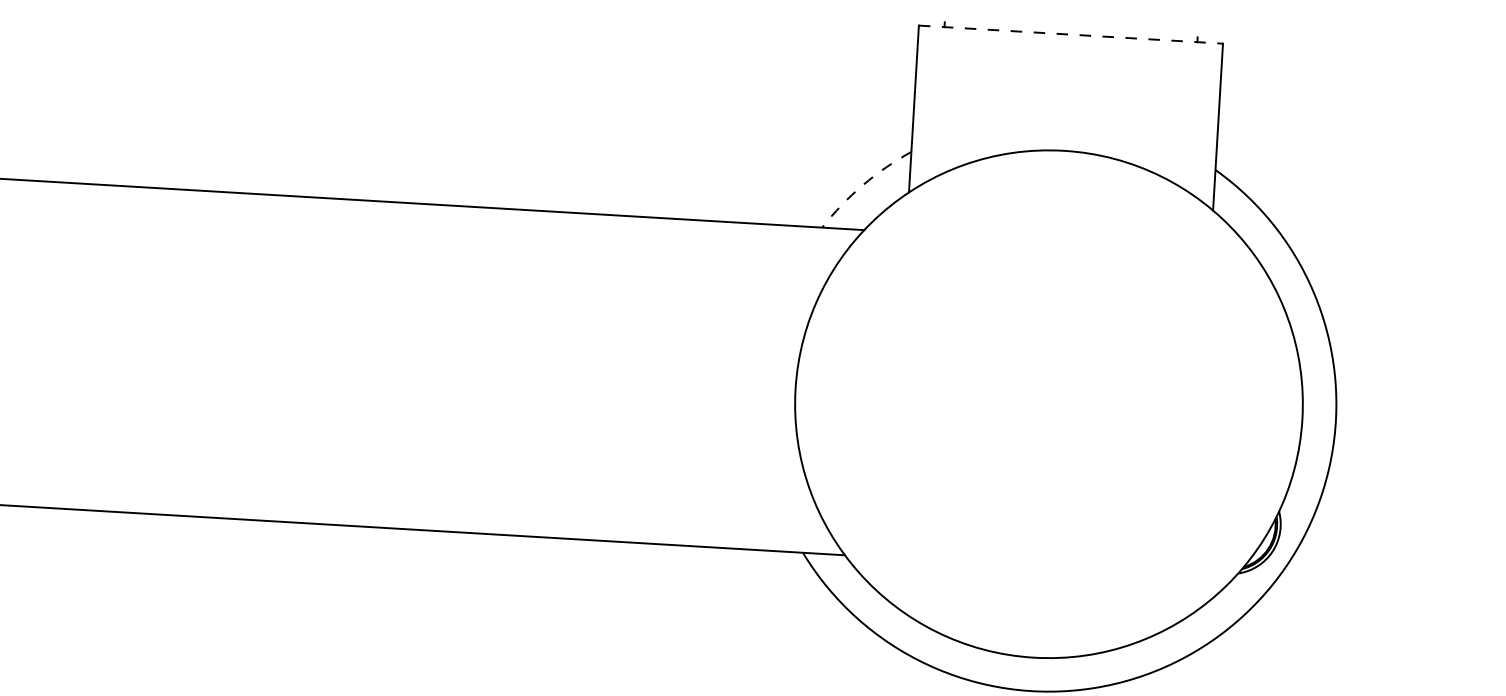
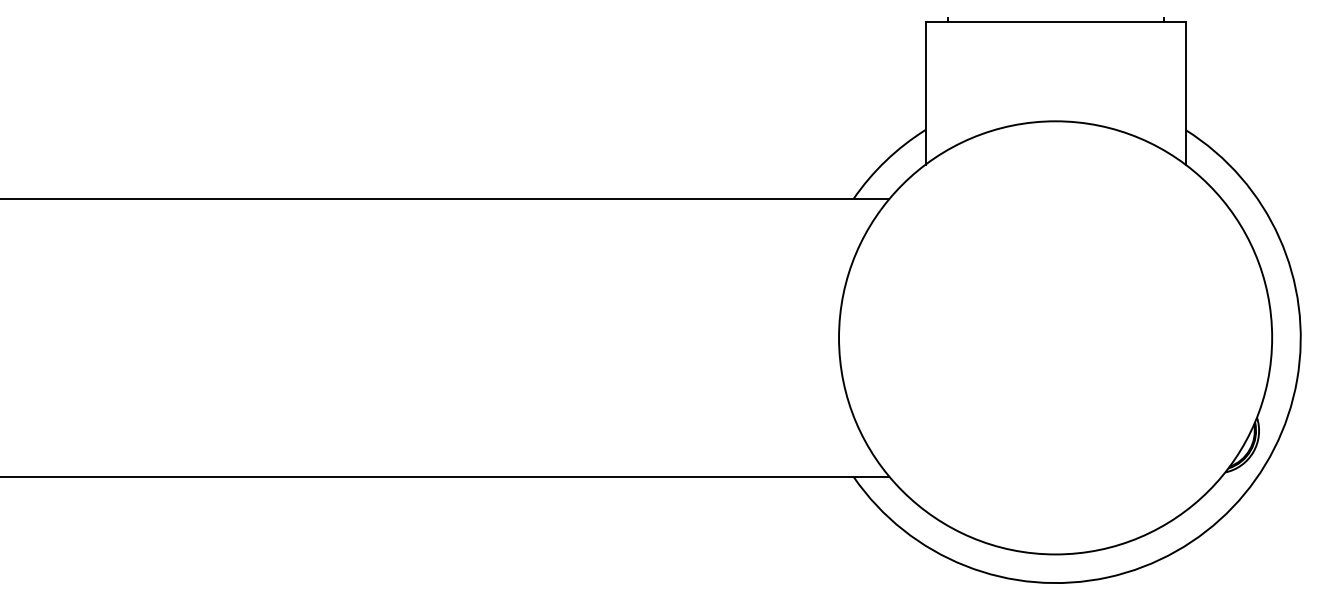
line: (1070, 35) -> (1055, 22), dashed -> solid
arc: (863, 184) -> (886, 160), dashed -> solid

